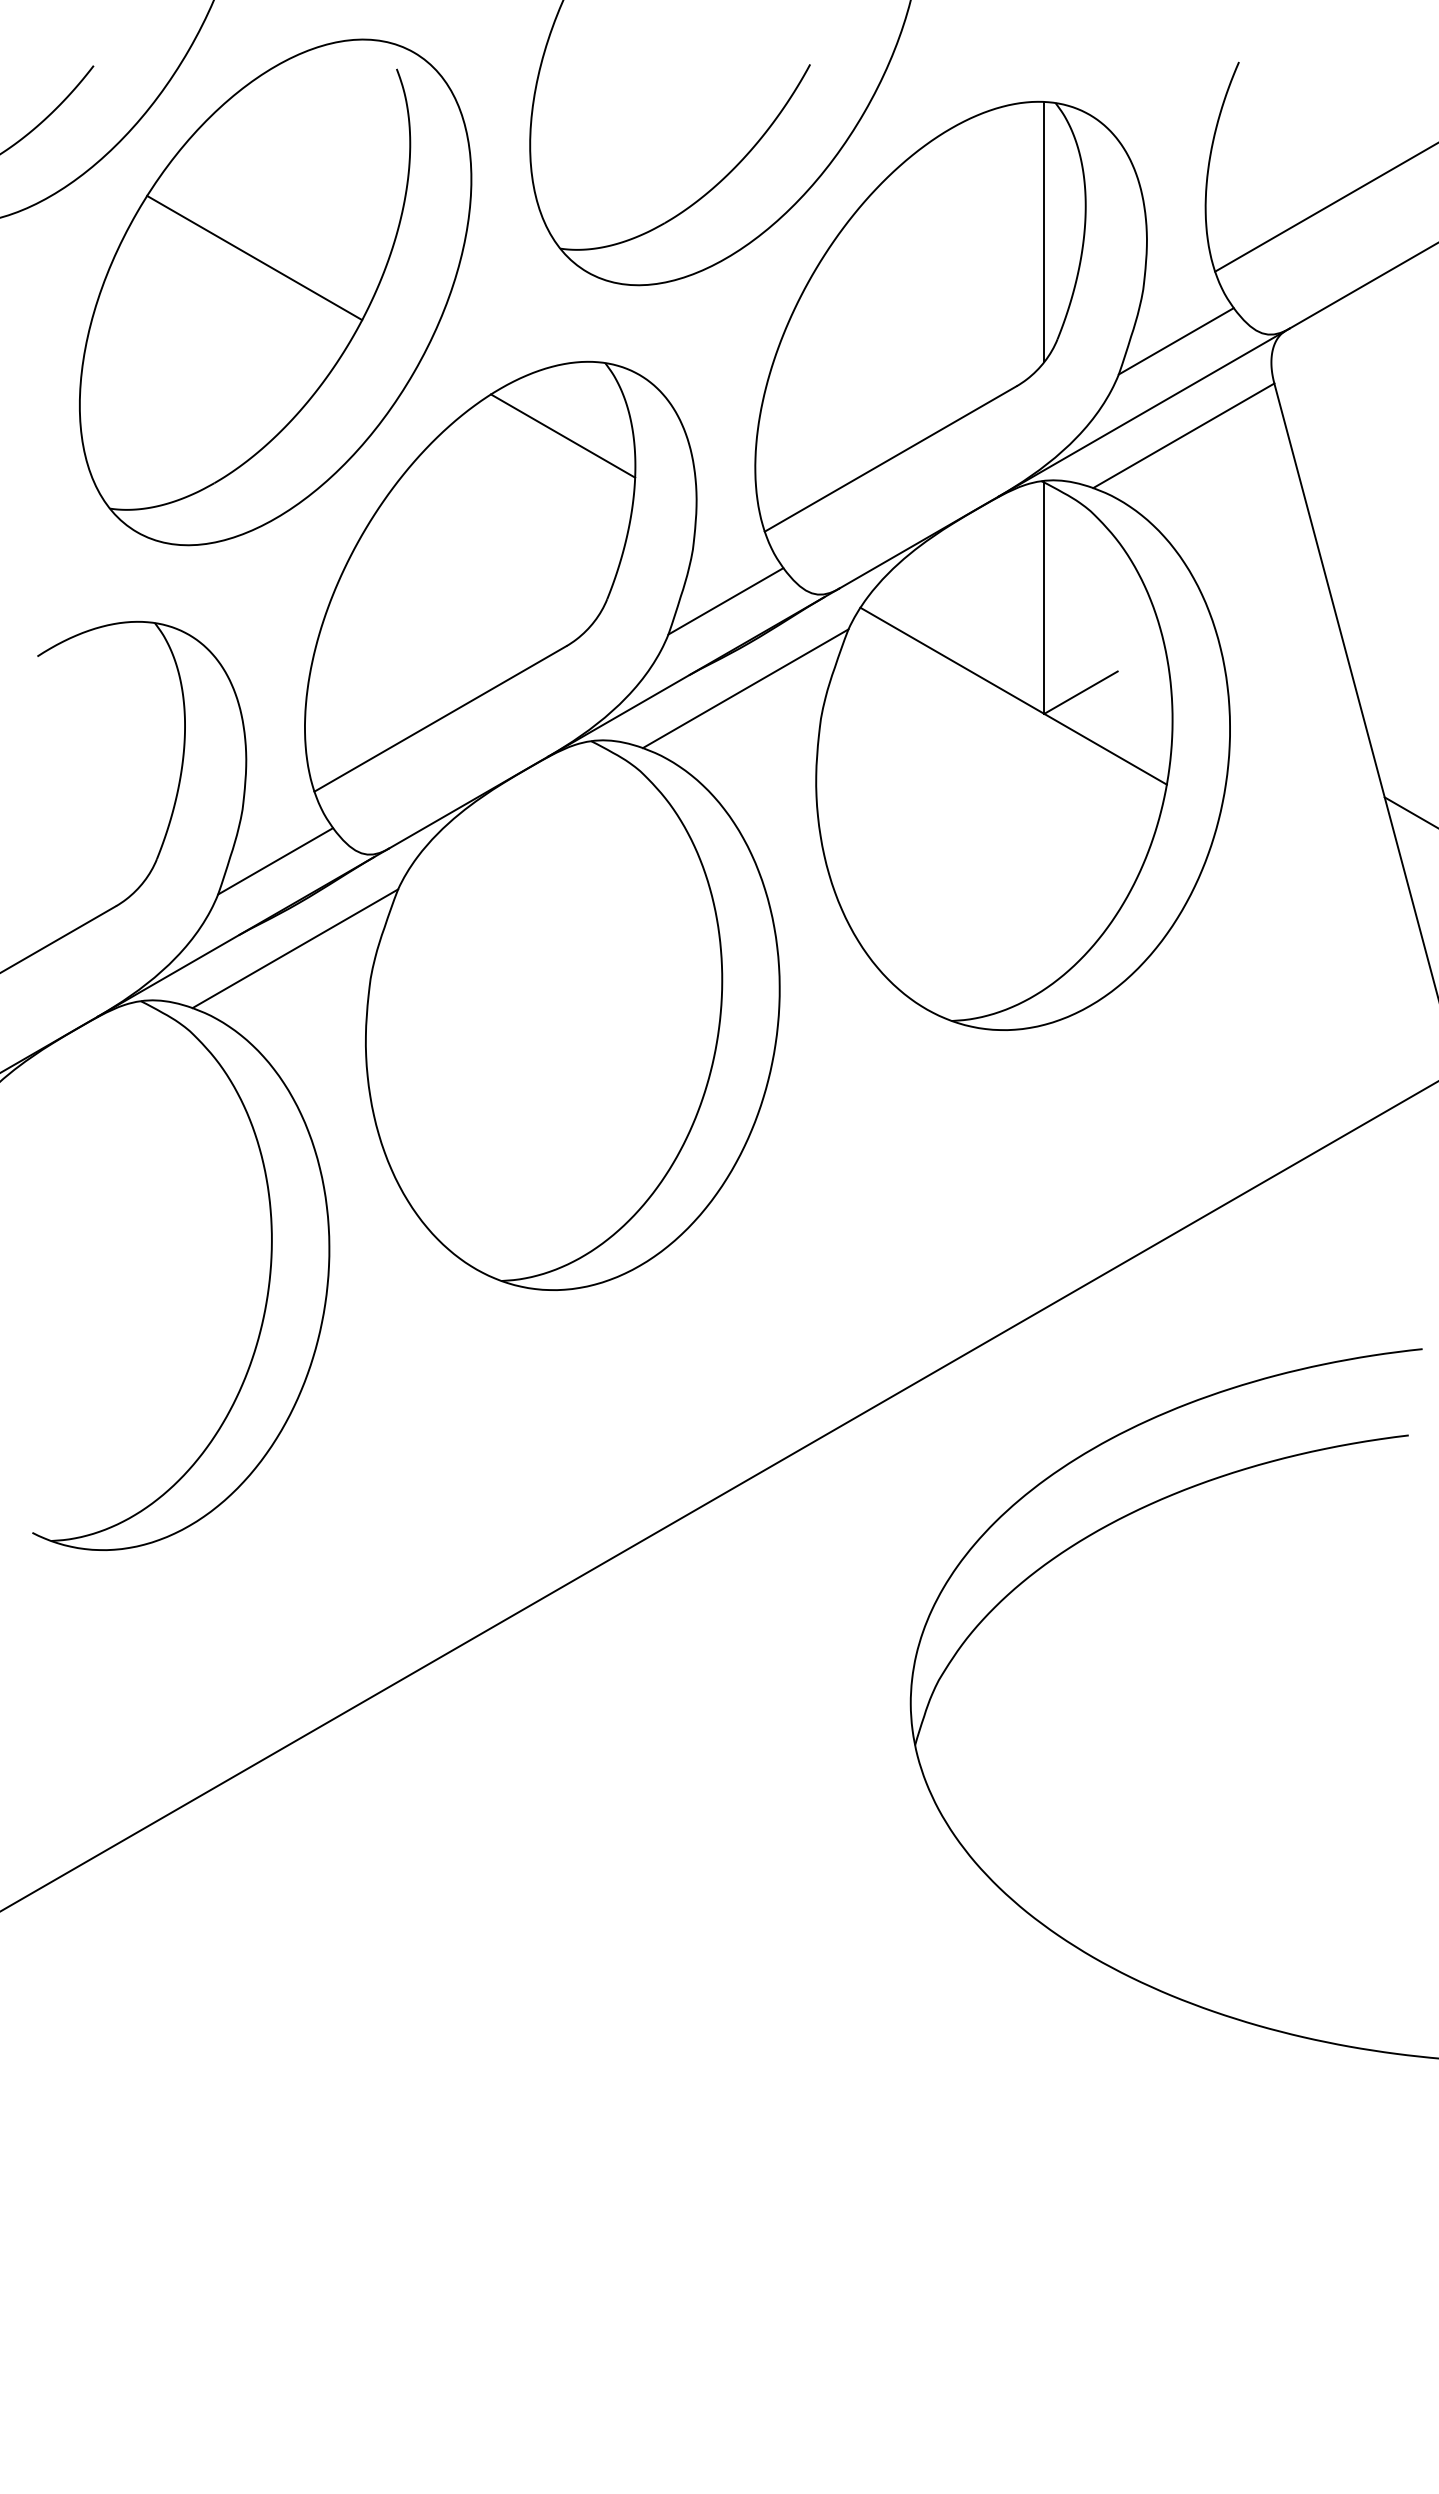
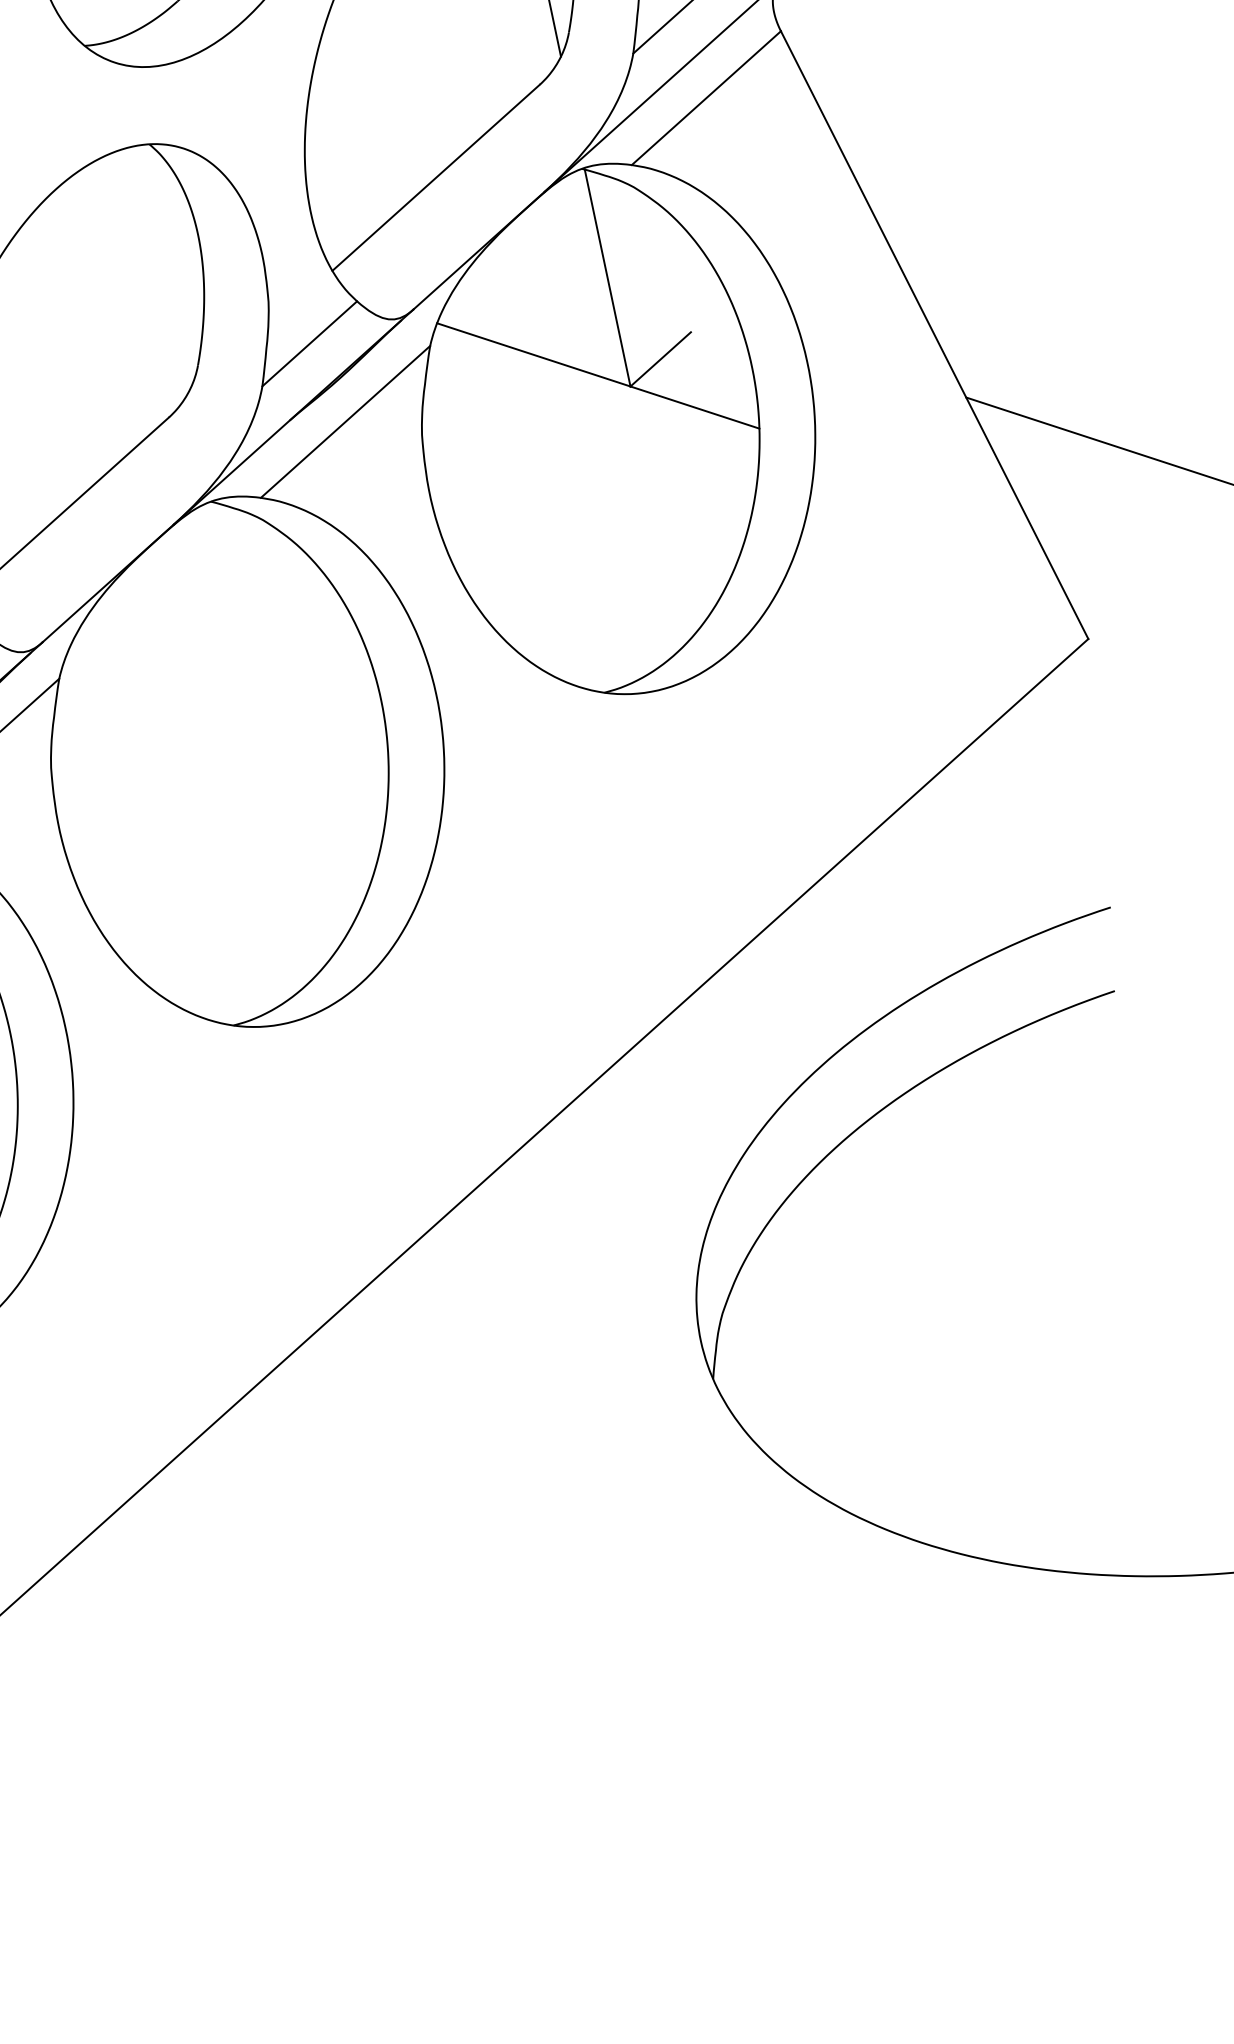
line: (563, 435) -> (124, 220), removed

